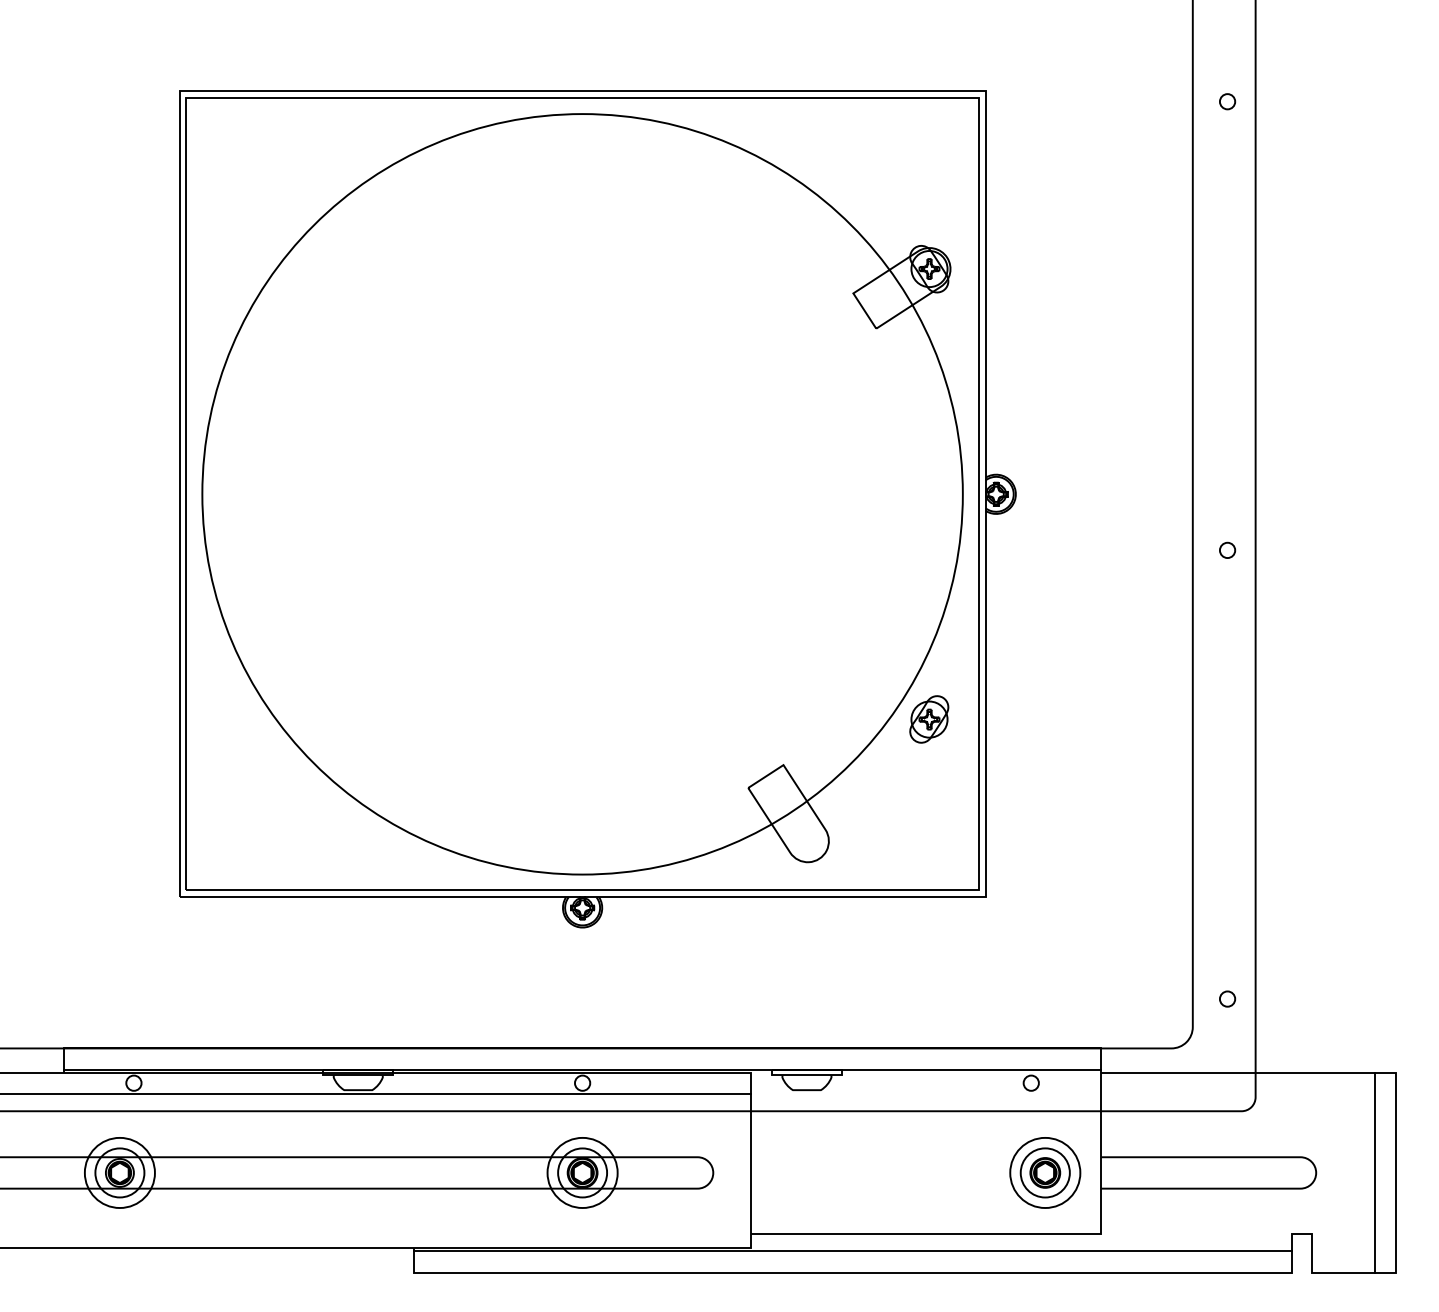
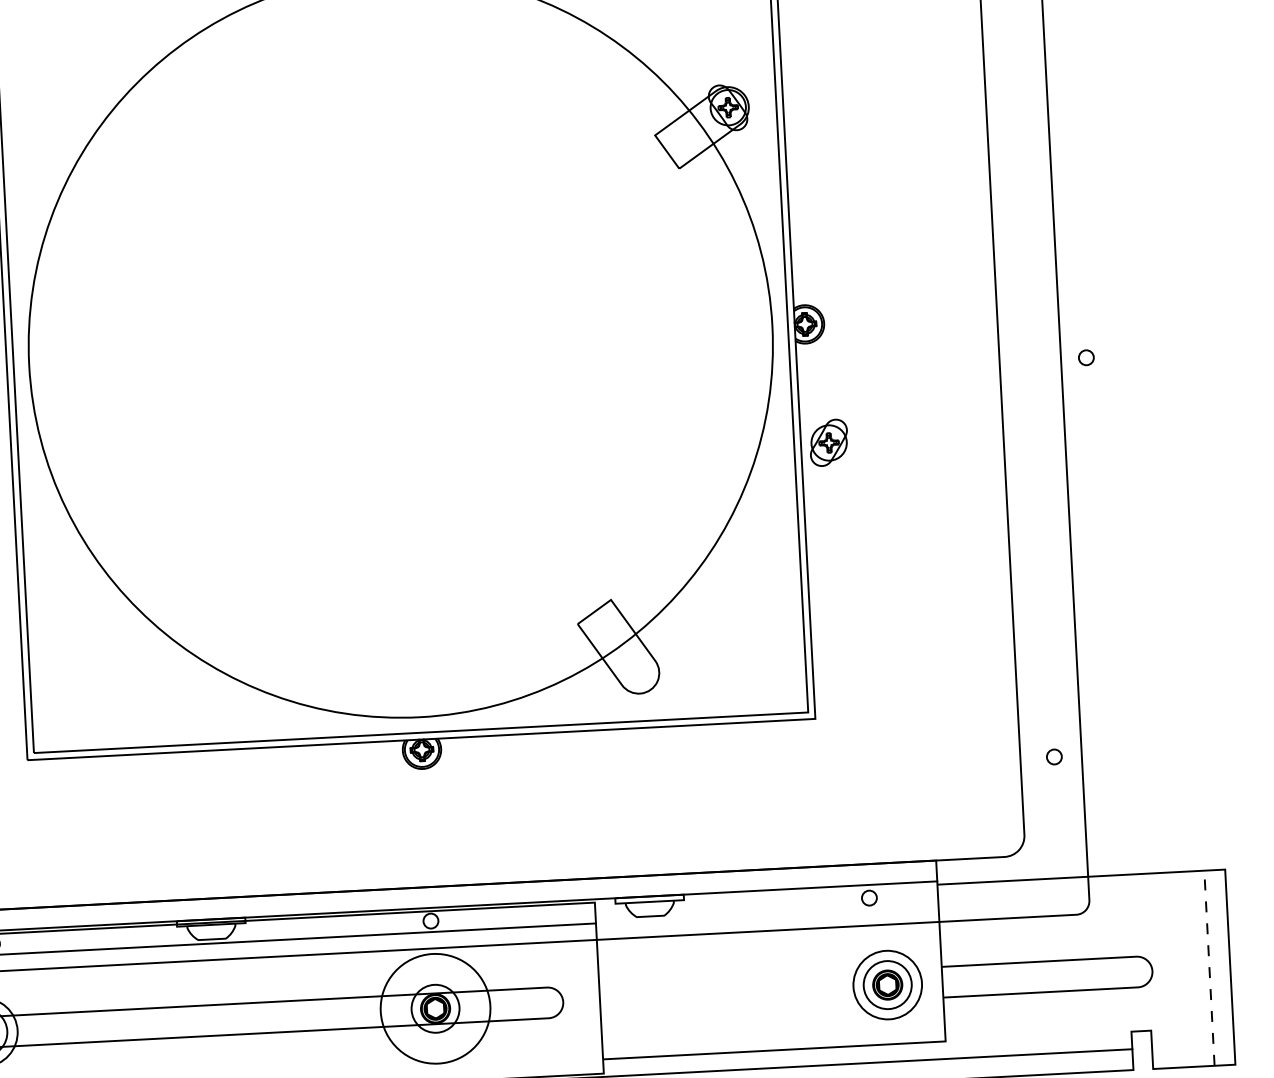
circle: (1227, 549) -> (1086, 356), moved
part: (929, 719) -> (829, 442), moved
circle: (1227, 998) -> (1054, 756), moved
circle: (582, 1172) -> (435, 1008), size x1.6
line: (1374, 1172) -> (1209, 967), solid -> dashed

